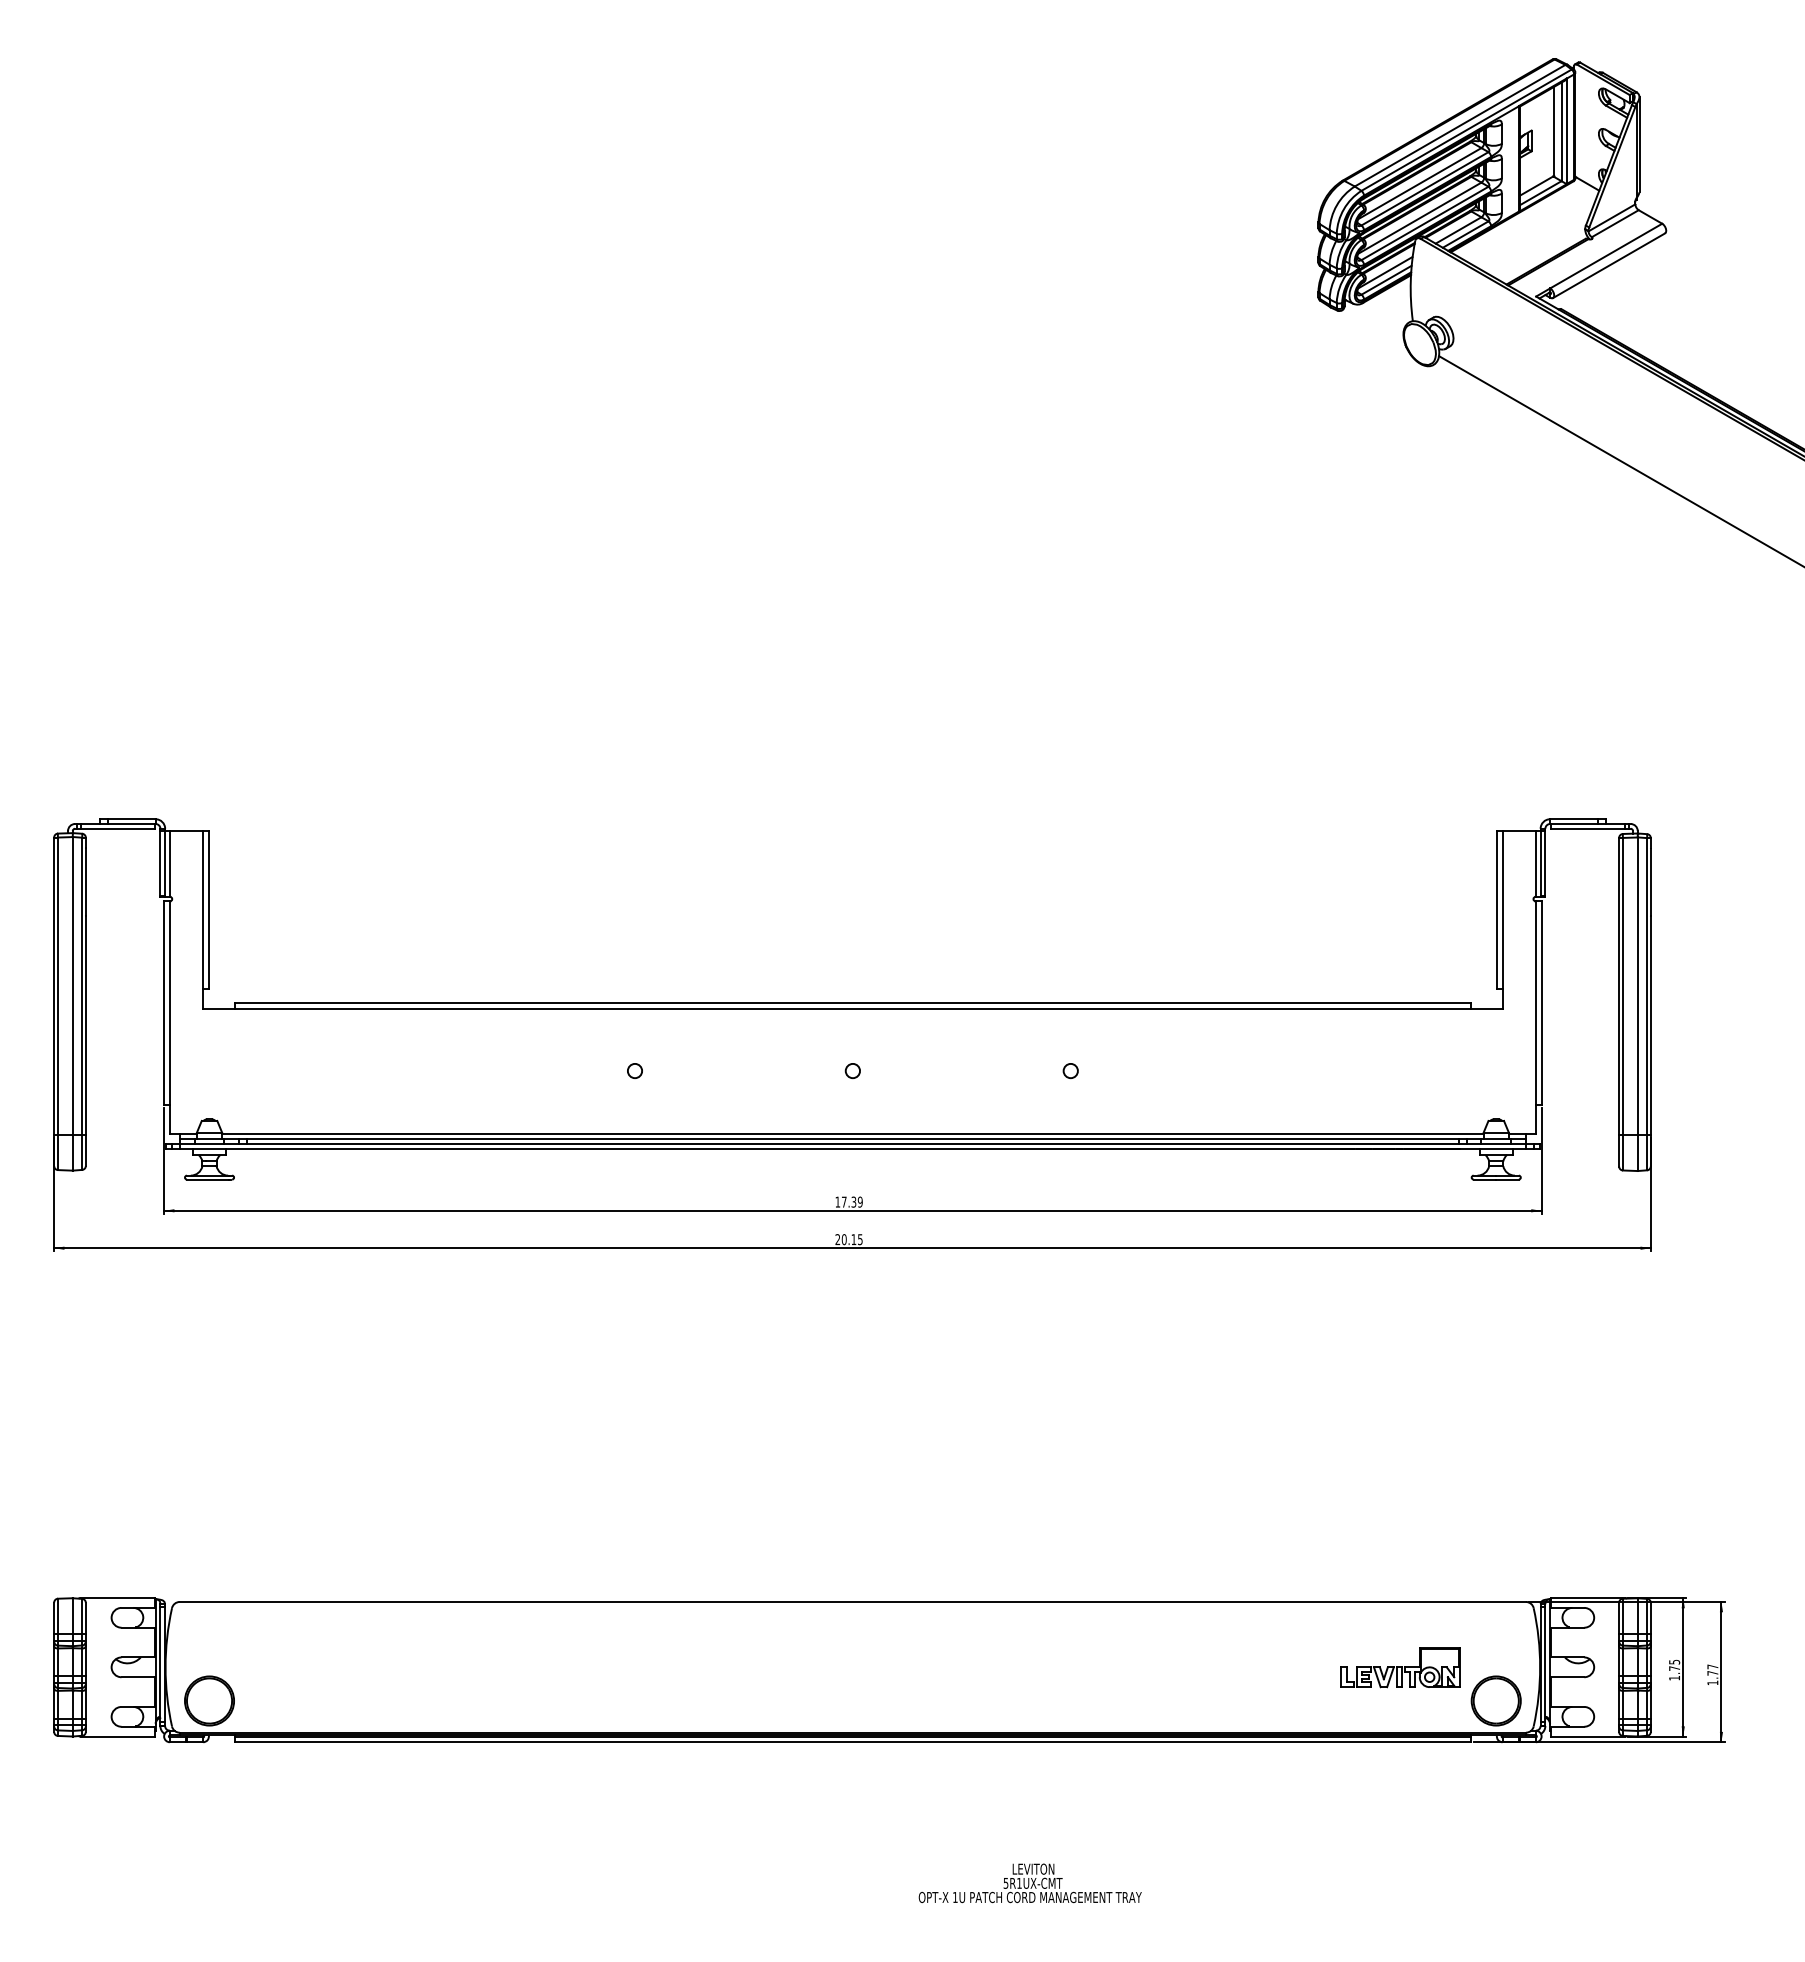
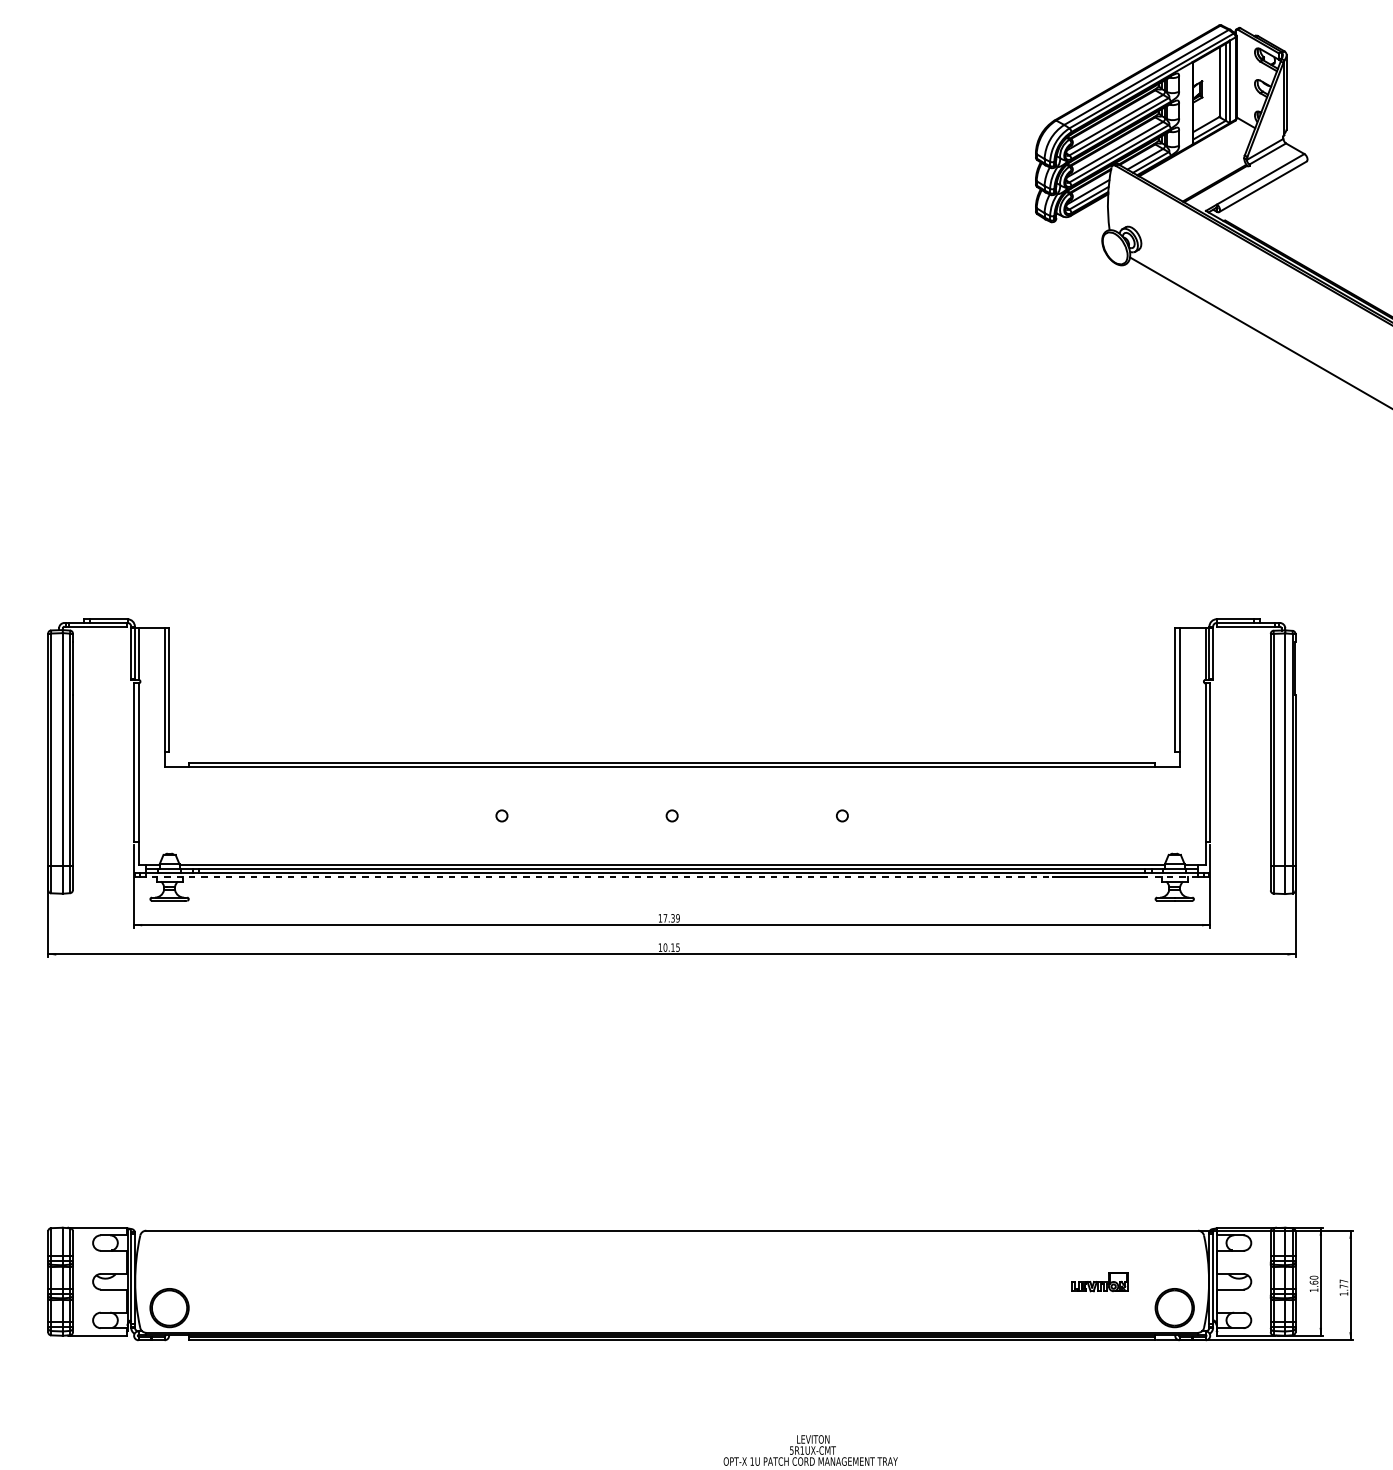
line: (852, 1148) -> (671, 876), solid -> dashed
text: (837, 1239) -> (660, 947), 20.15 -> 10.15
text: (1674, 1664) -> (1314, 1279), 1.75 -> 1.60
part: (1400, 1667) -> (1099, 1281), size x0.6

